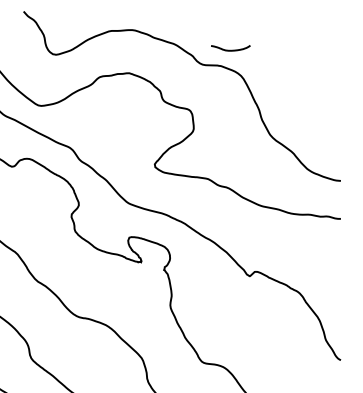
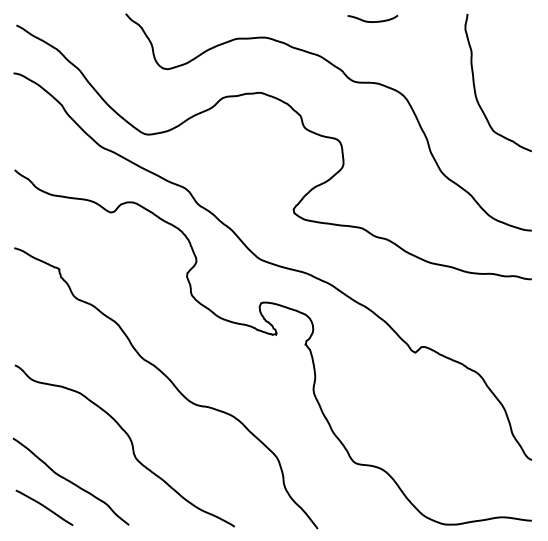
curve: (230, 50) -> (372, 21), moved
curve: (296, 68) -> (475, 86), added

